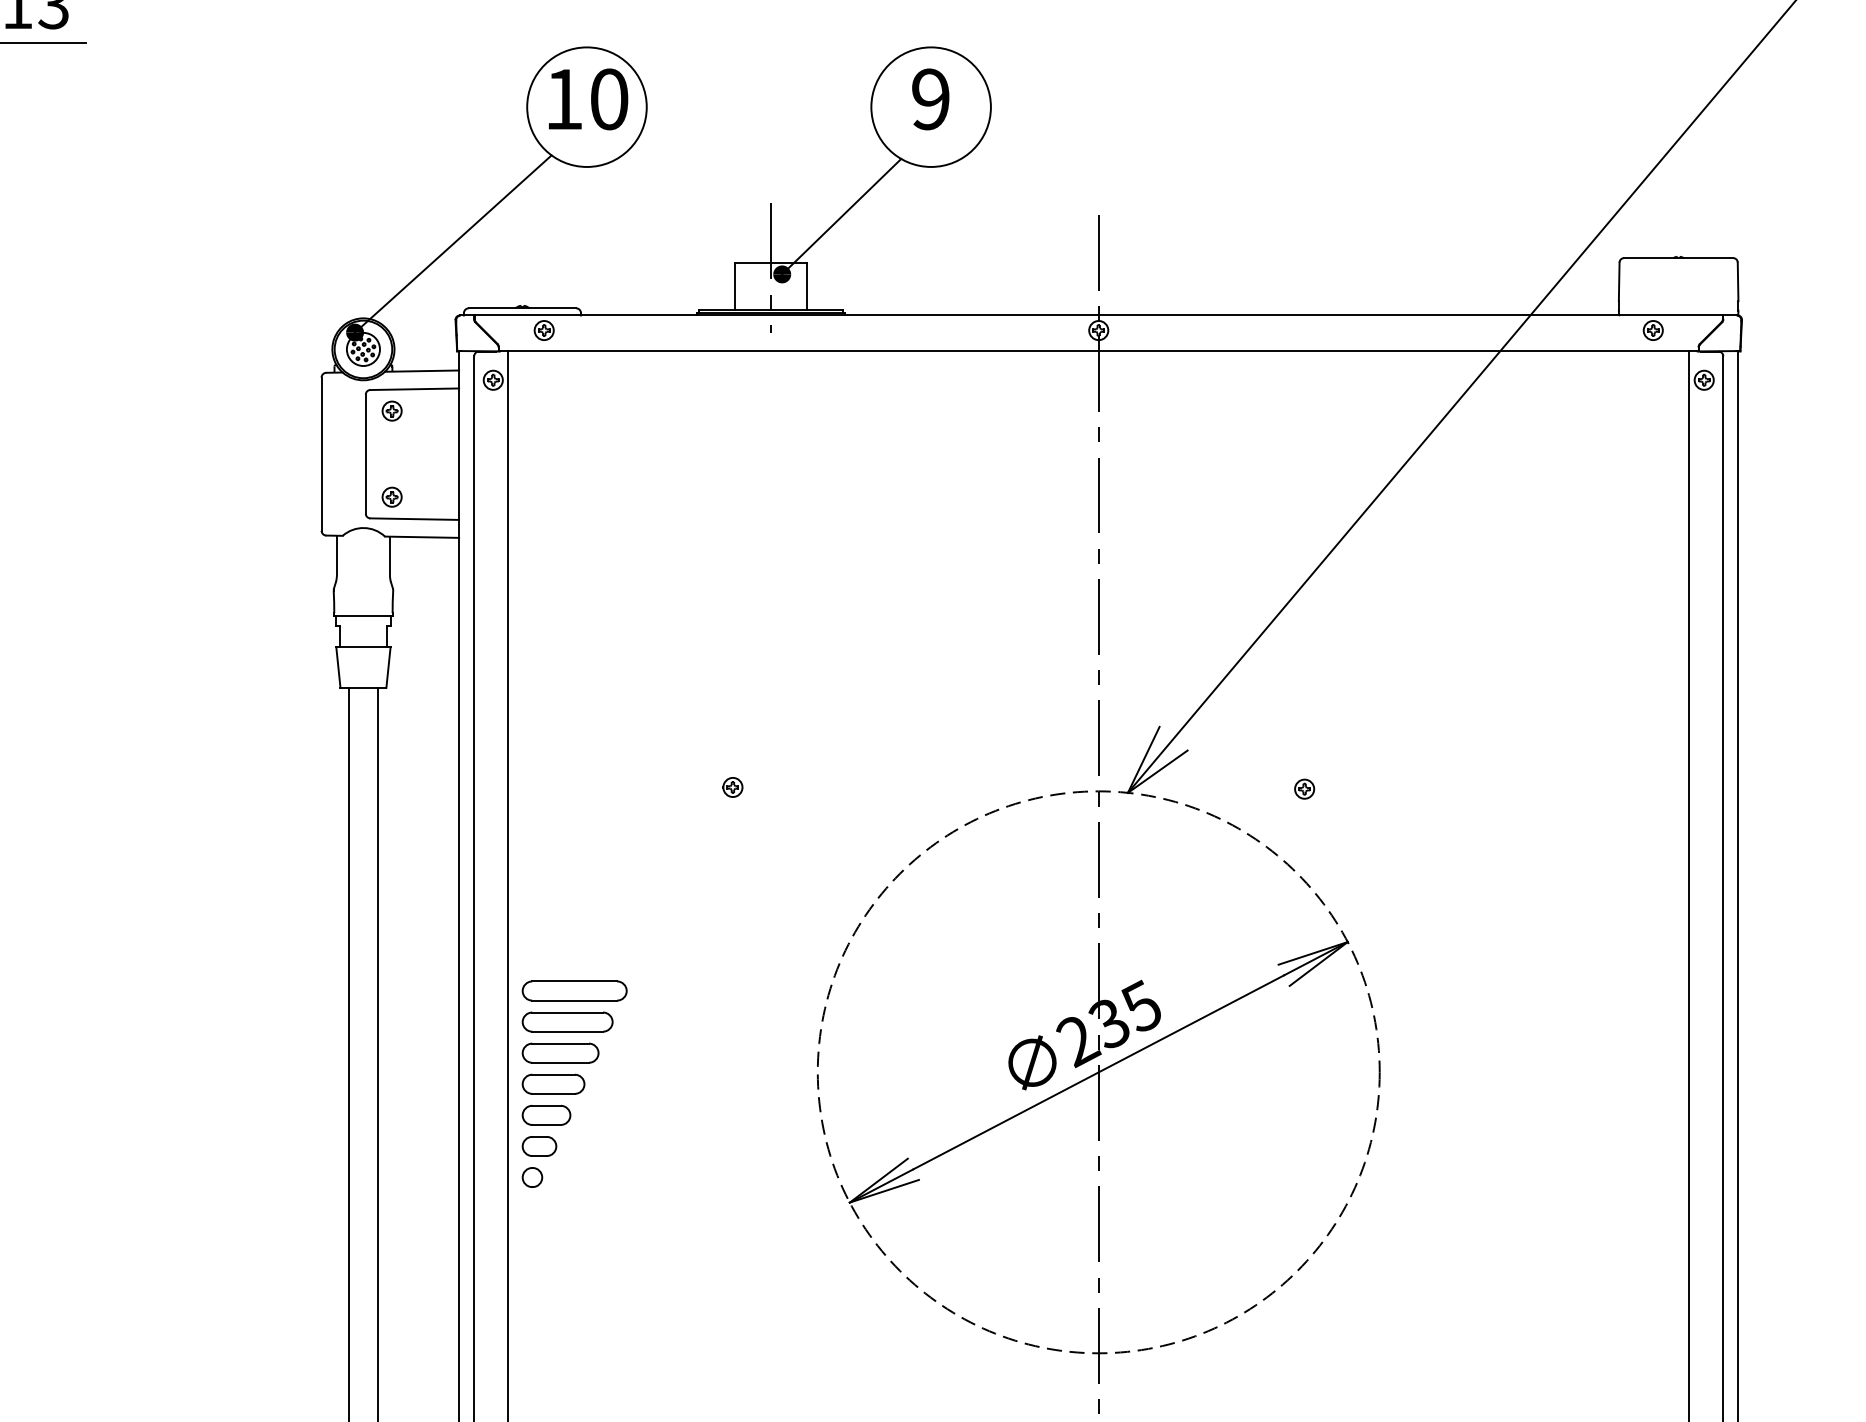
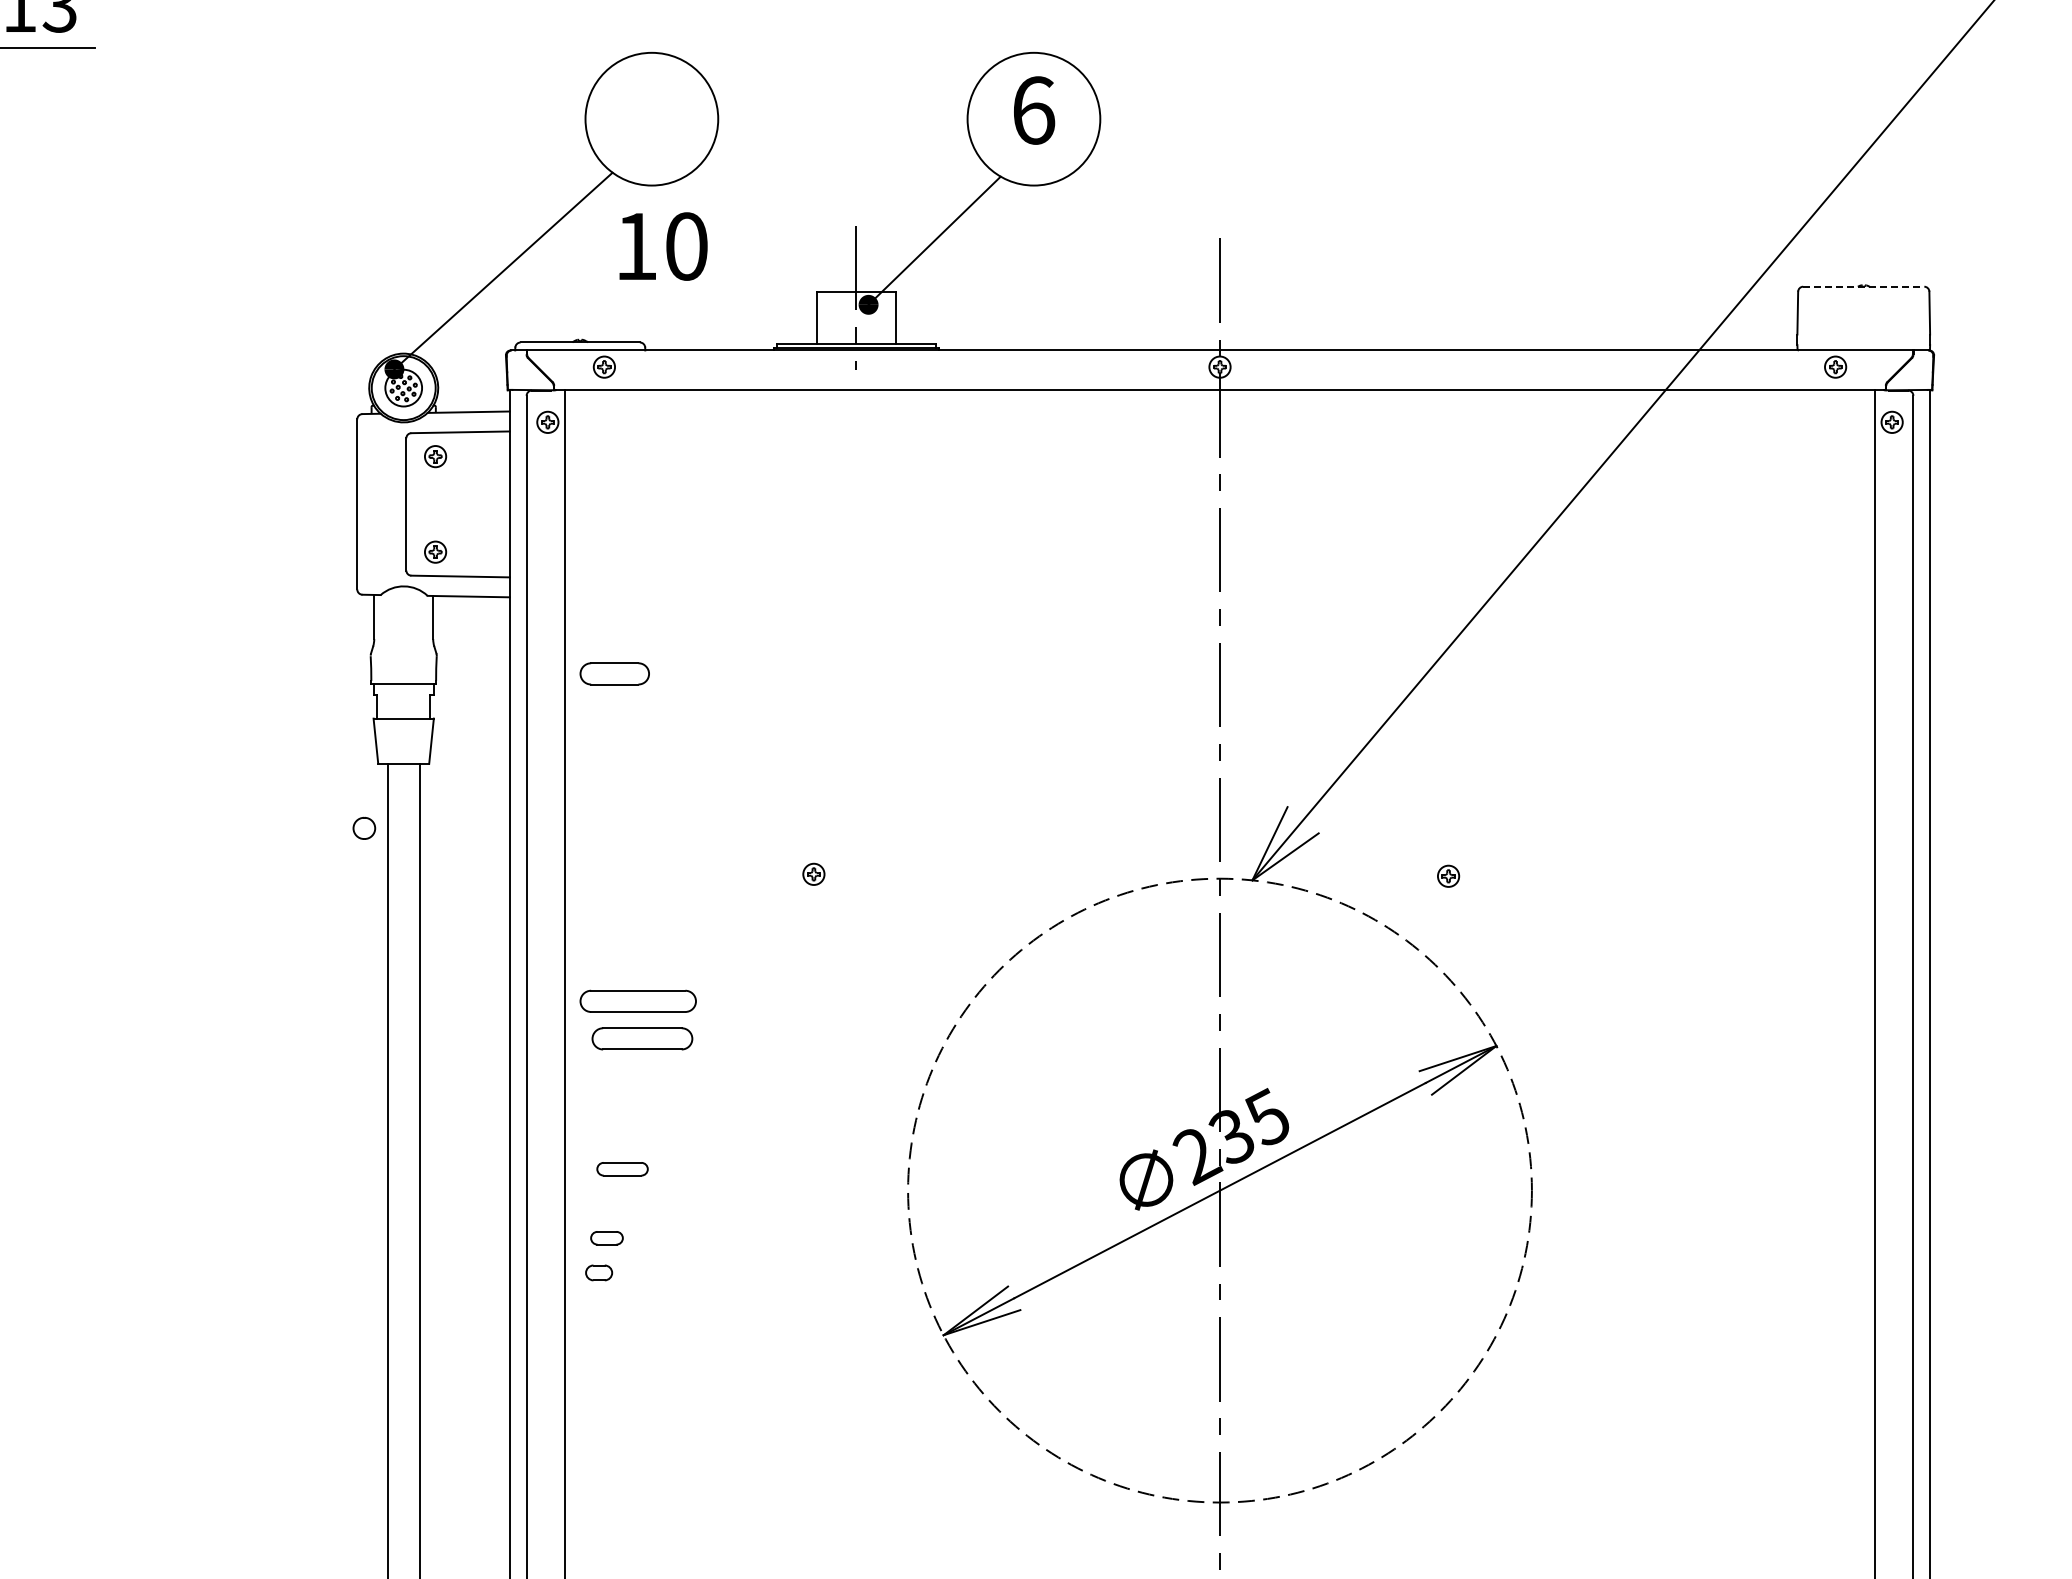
text: (588, 99) -> (663, 246), moved
text: (930, 99) -> (1033, 110), 9 -> 6
line: (1678, 257) -> (1863, 286), solid -> dashed
part: (574, 990) -> (637, 1000), moved
part: (567, 1021) -> (642, 1038), moved
part: (560, 1052) -> (622, 1168), size x0.6
part: (553, 1083) -> (614, 673), moved
part: (546, 1114) -> (606, 1237), size x0.6
part: (538, 1146) -> (598, 1272), size x0.7
part: (532, 1176) -> (364, 827), moved

